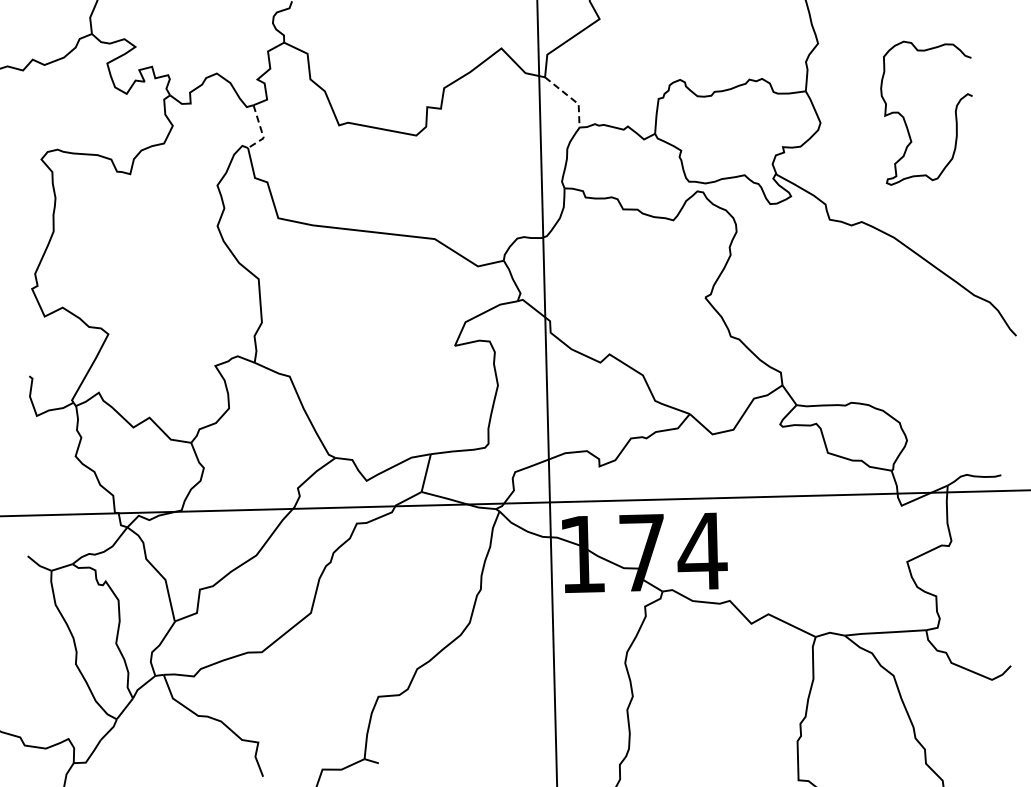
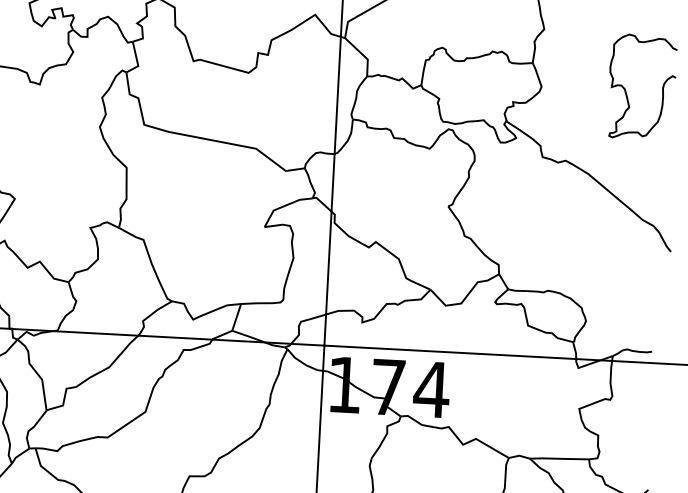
line: (571, 98) -> (362, 54), dashed -> solid
curve: (905, 119) -> (626, 90), moved
line: (261, 131) -> (137, 61), dashed -> solid

